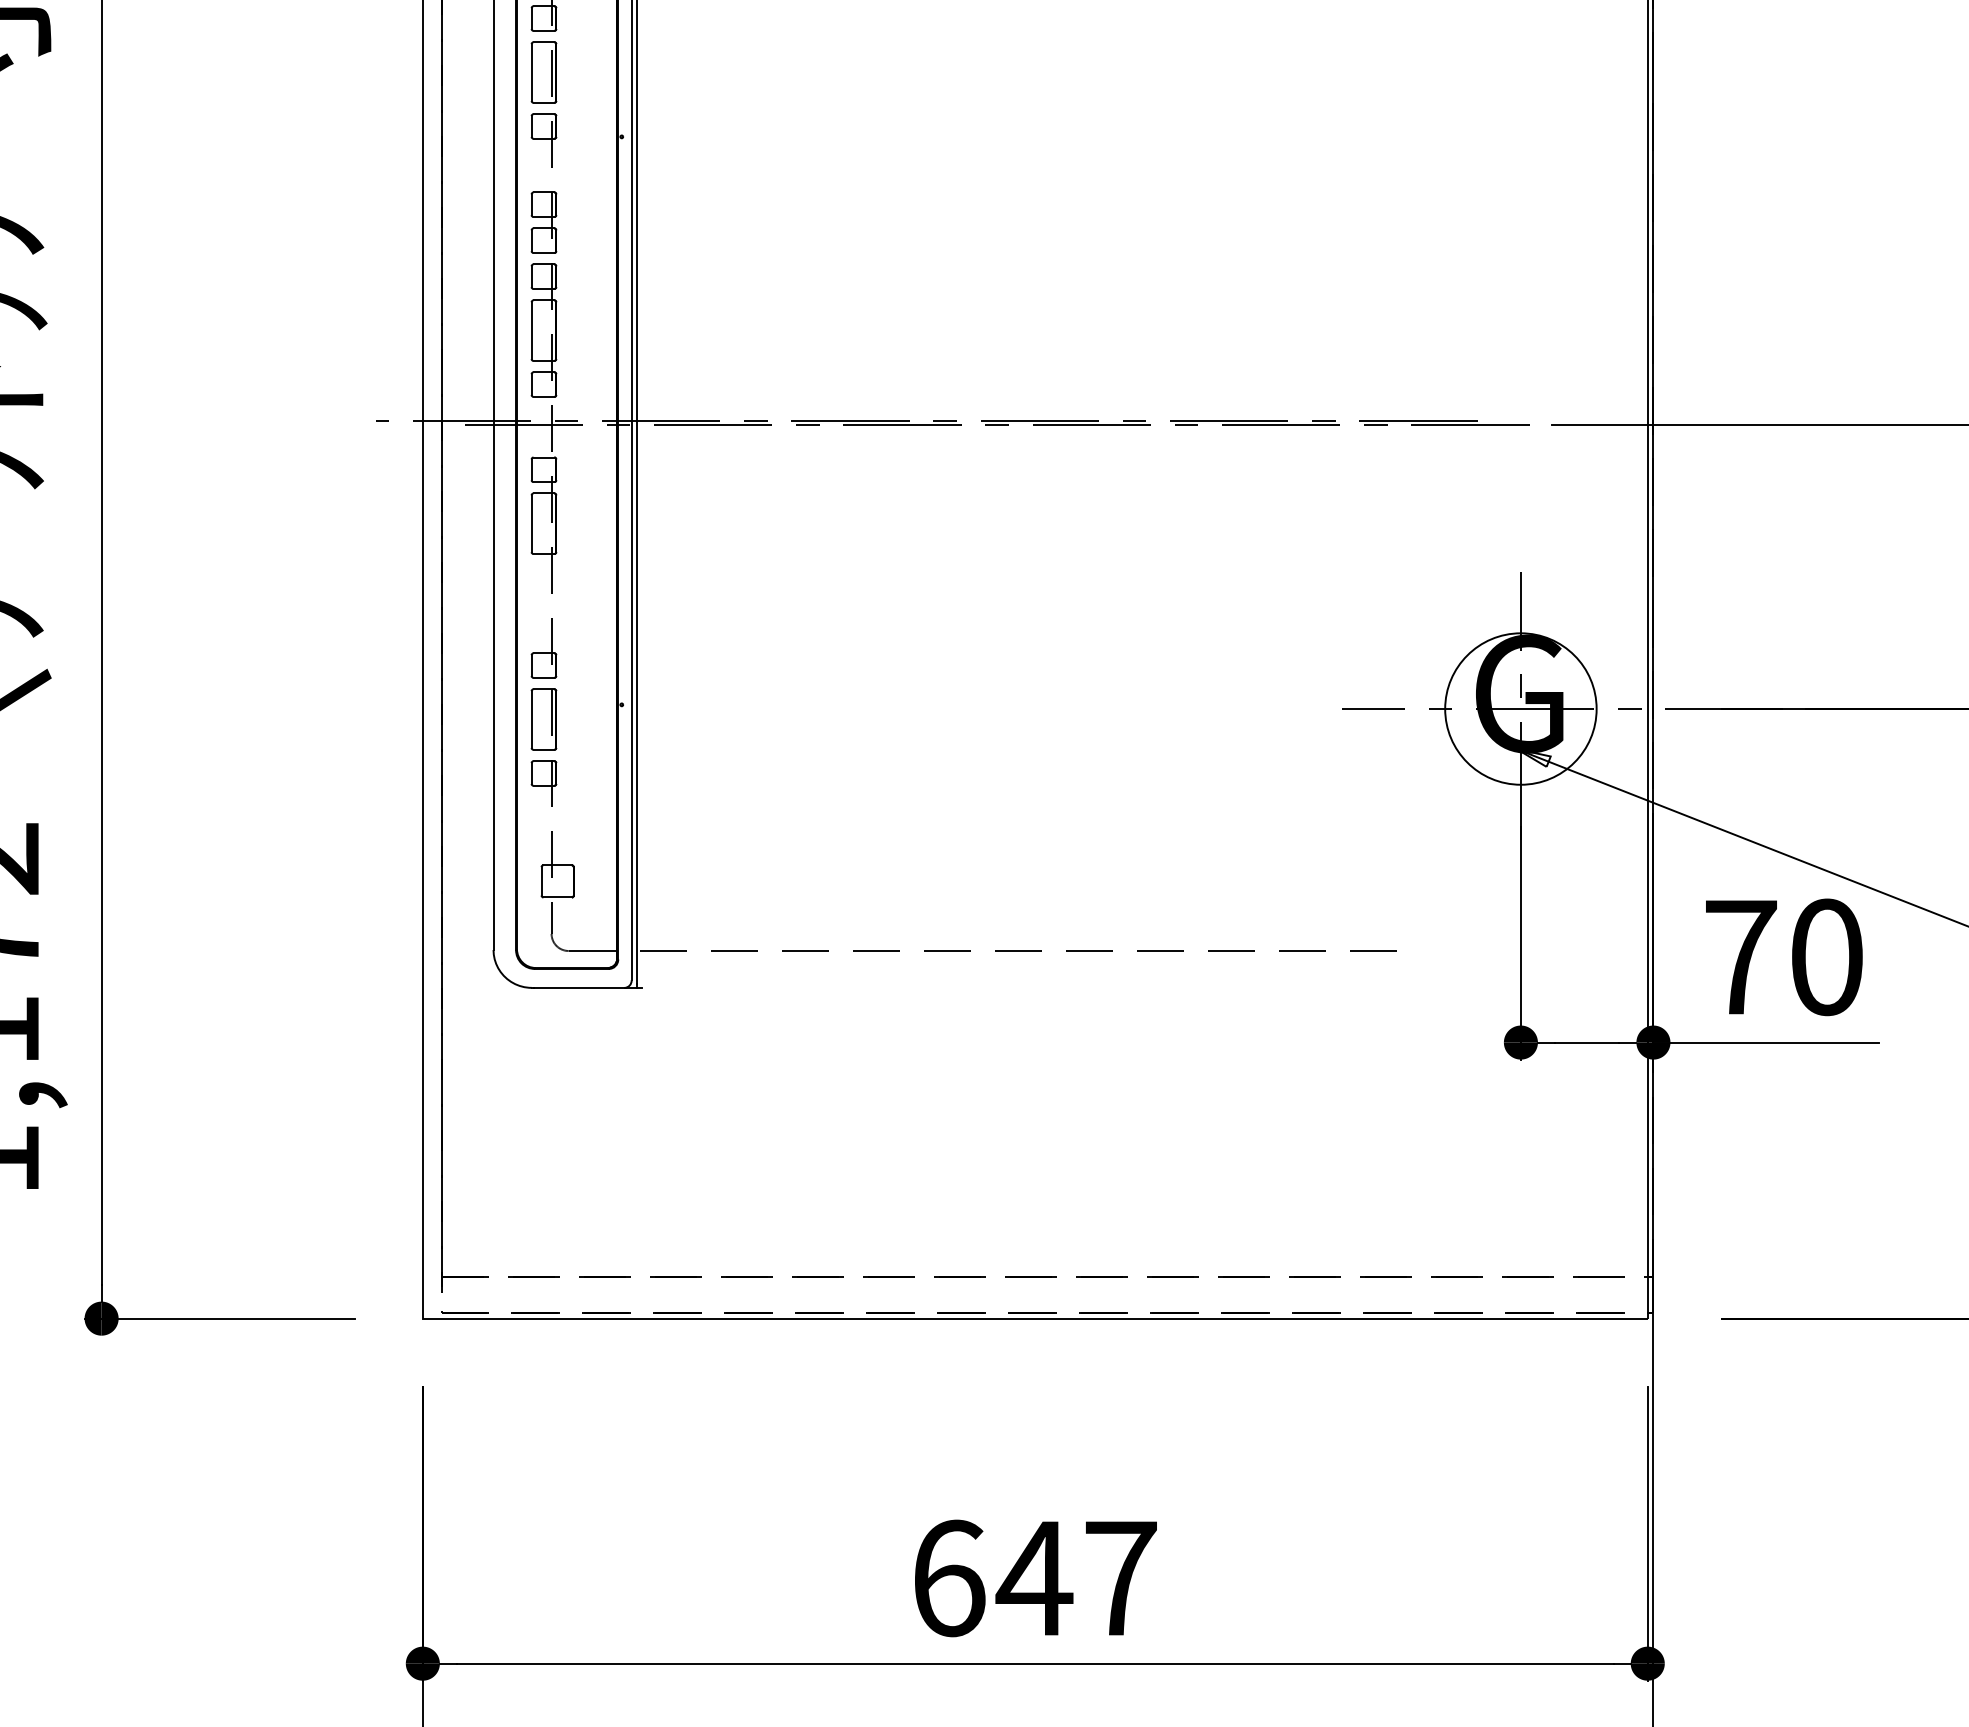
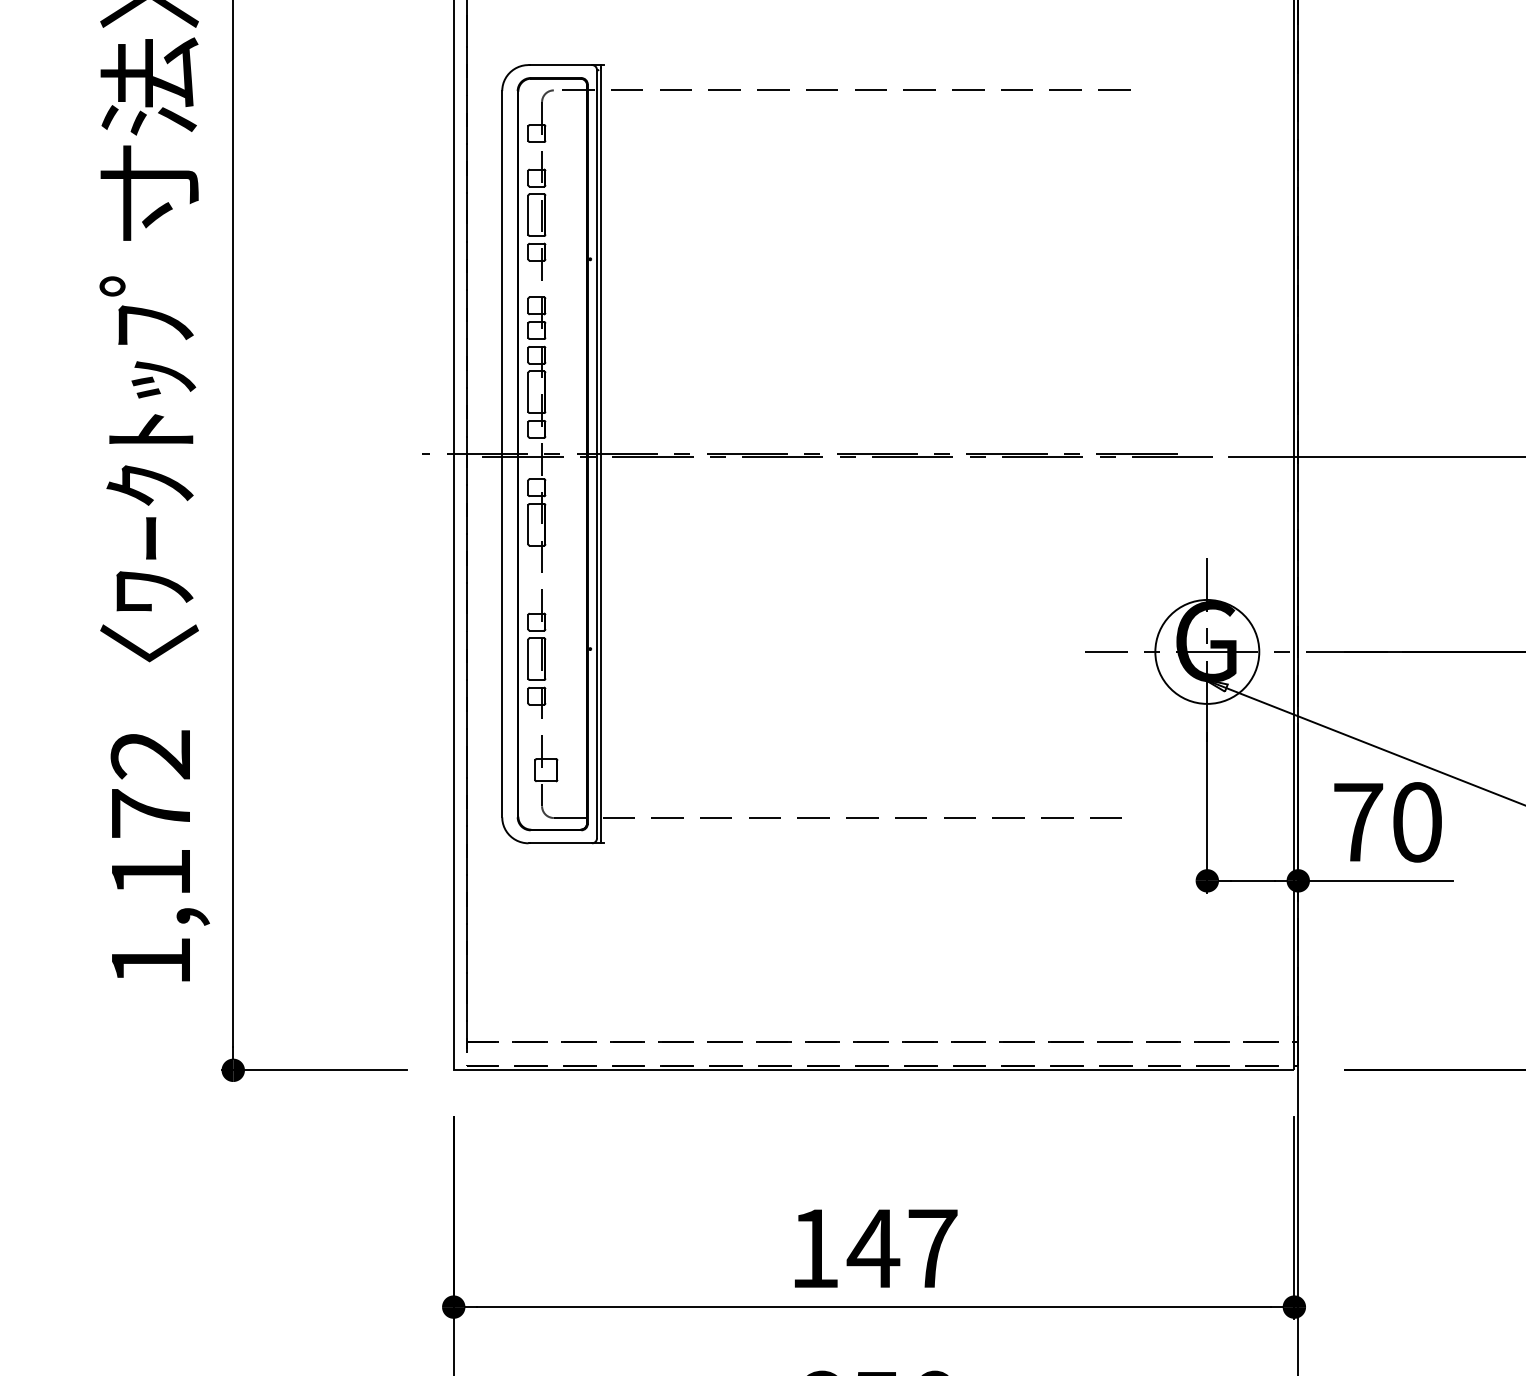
text: (949, 1578) -> (815, 1248), 647 -> 147

